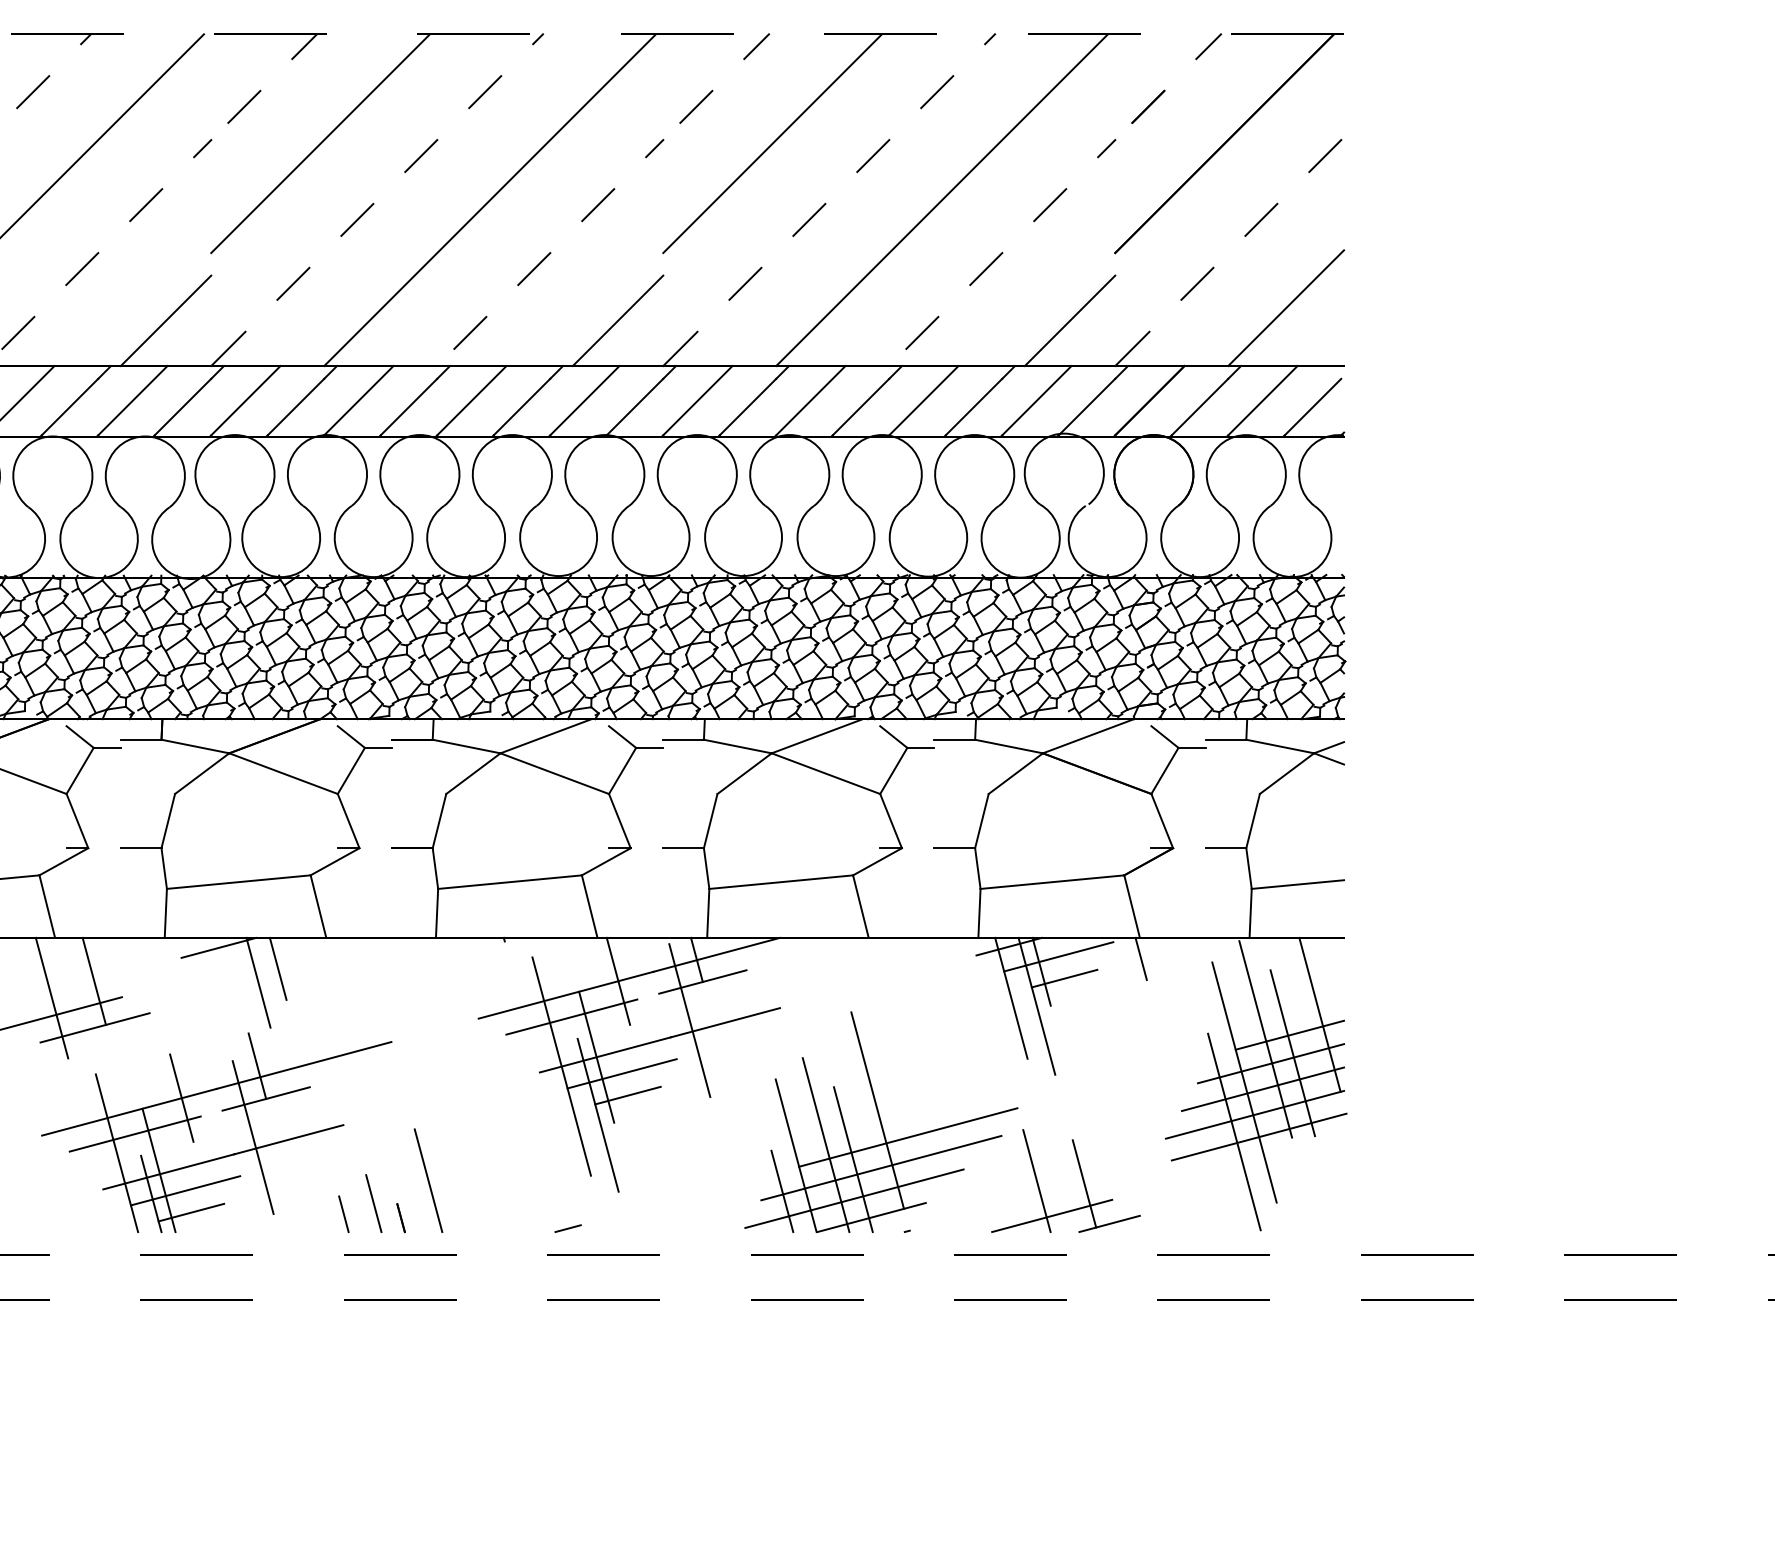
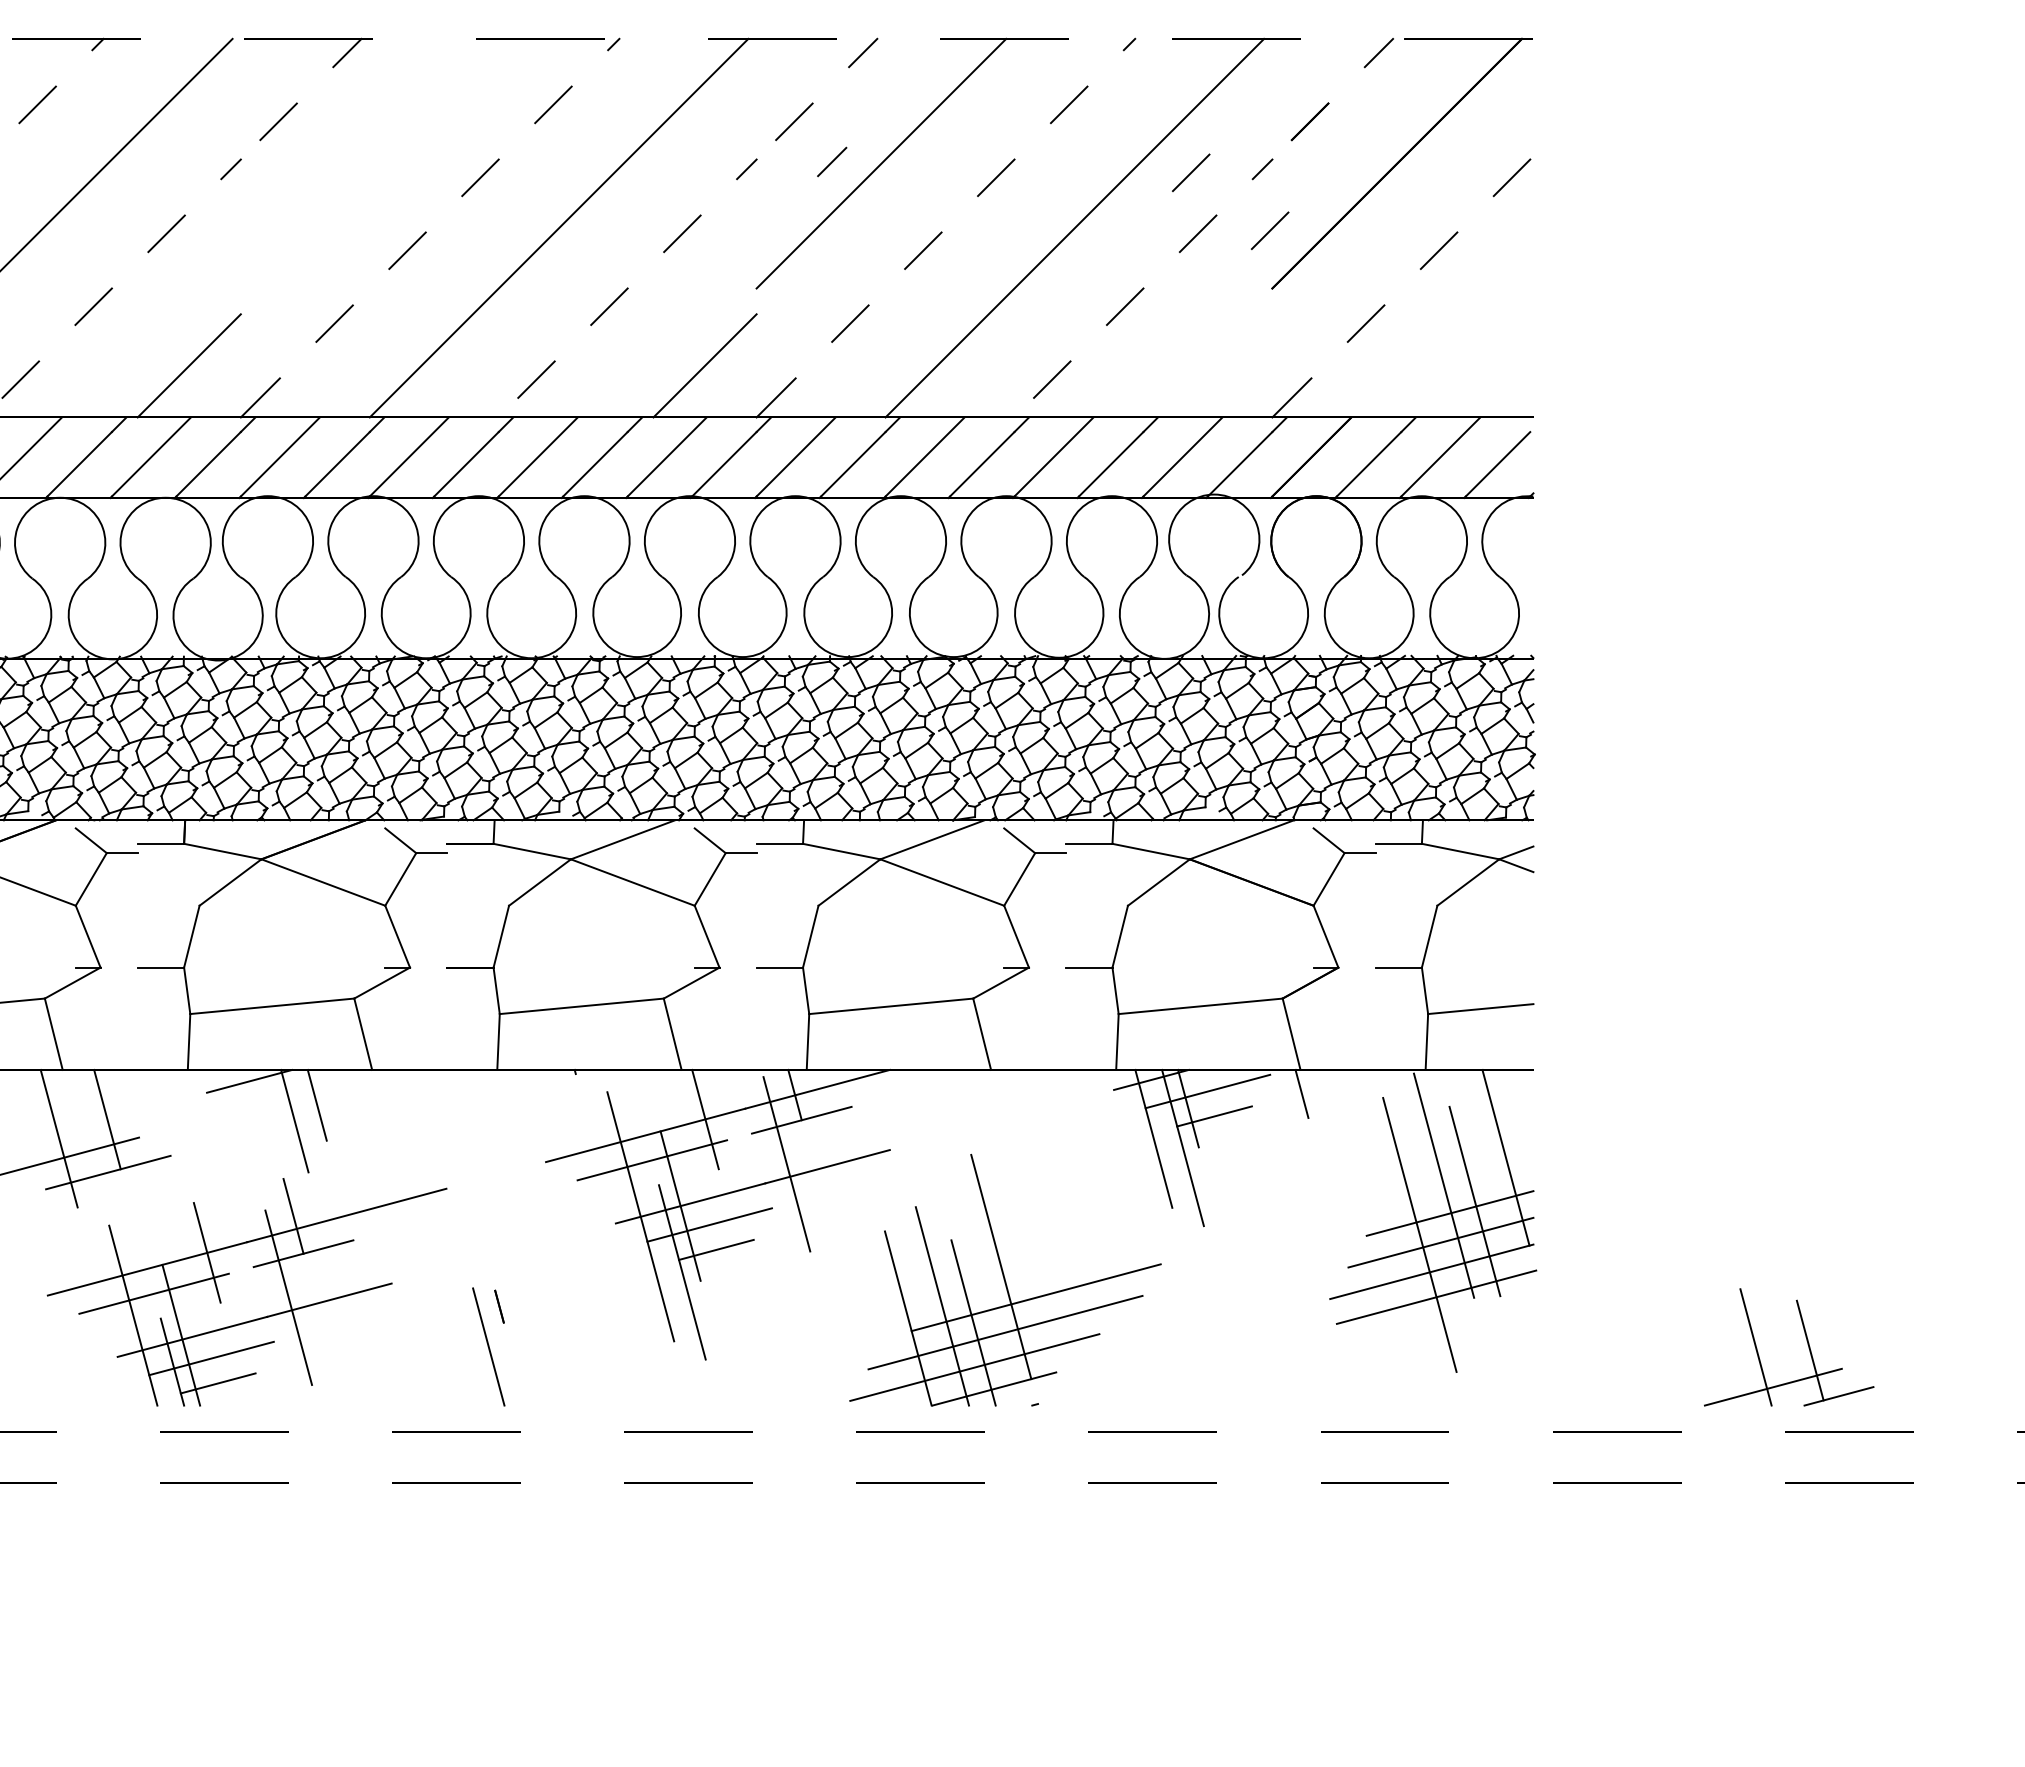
line: (729, 141) -> (832, 161), added
line: (320, 143) -> (365, 163), removed
line: (1044, 151) -> (1191, 172), added
line: (1113, 202) -> (1270, 230), added
line: (1286, 308) -> (1467, 351), removed
line: (1069, 320) -> (1220, 365), removed
line: (1289, 1034) -> (1471, 1180), removed
line: (1234, 1132) -> (1408, 1291), removed
part: (1081, 1175) -> (1806, 1341), moved
line: (782, 1190) -> (892, 1358), removed
line: (373, 1203) -> (425, 1372), removed
line: (343, 1214) -> (391, 1385), removed
line: (401, 1217) -> (499, 1306), moved
line: (567, 1228) -> (647, 1401), removed

